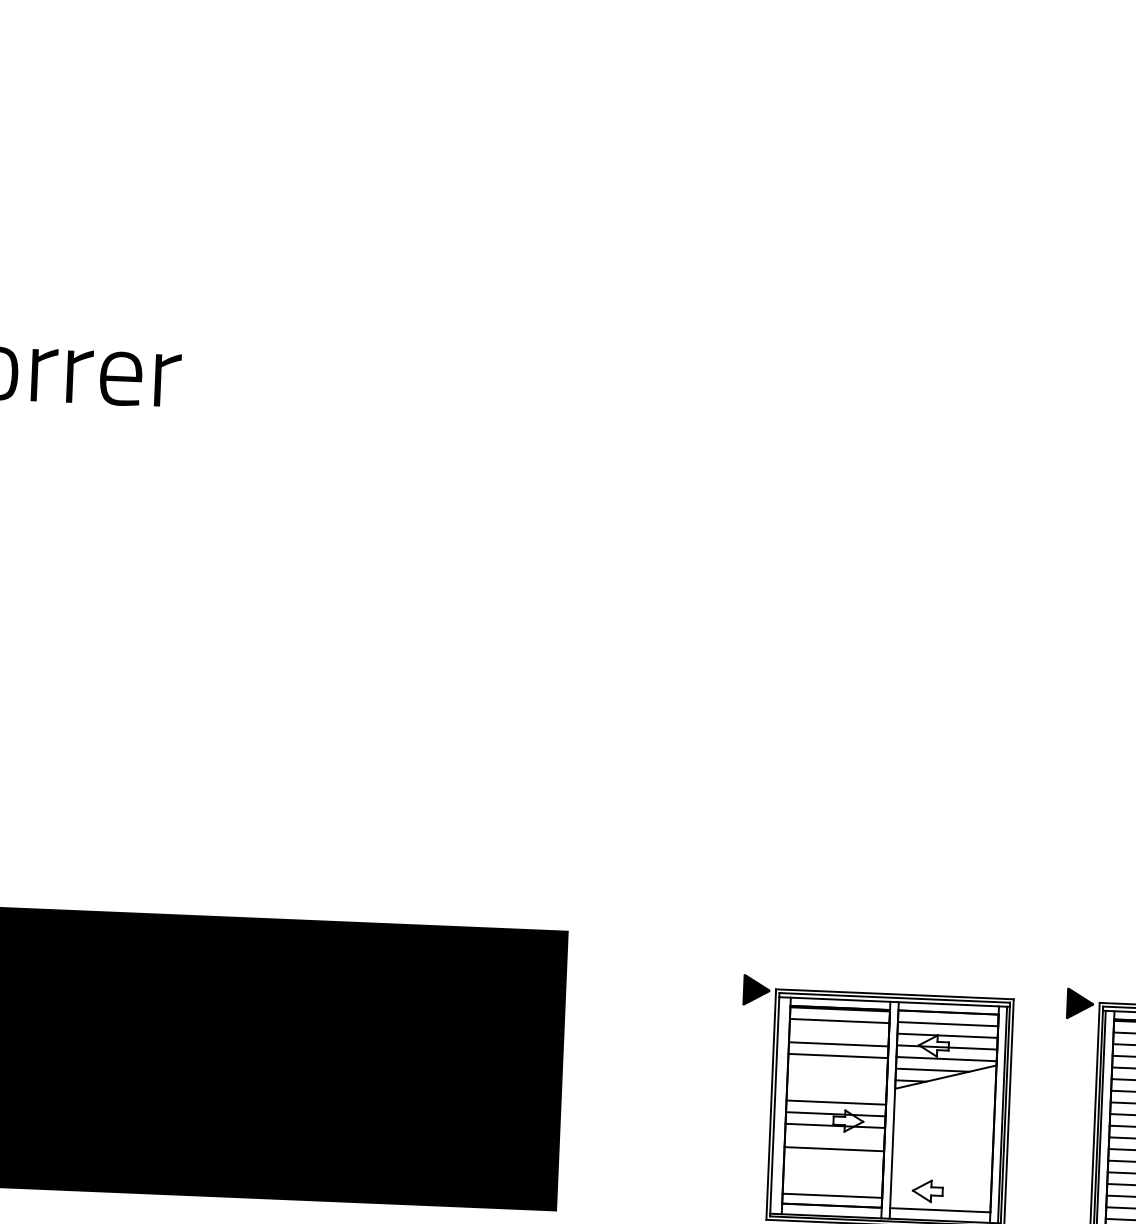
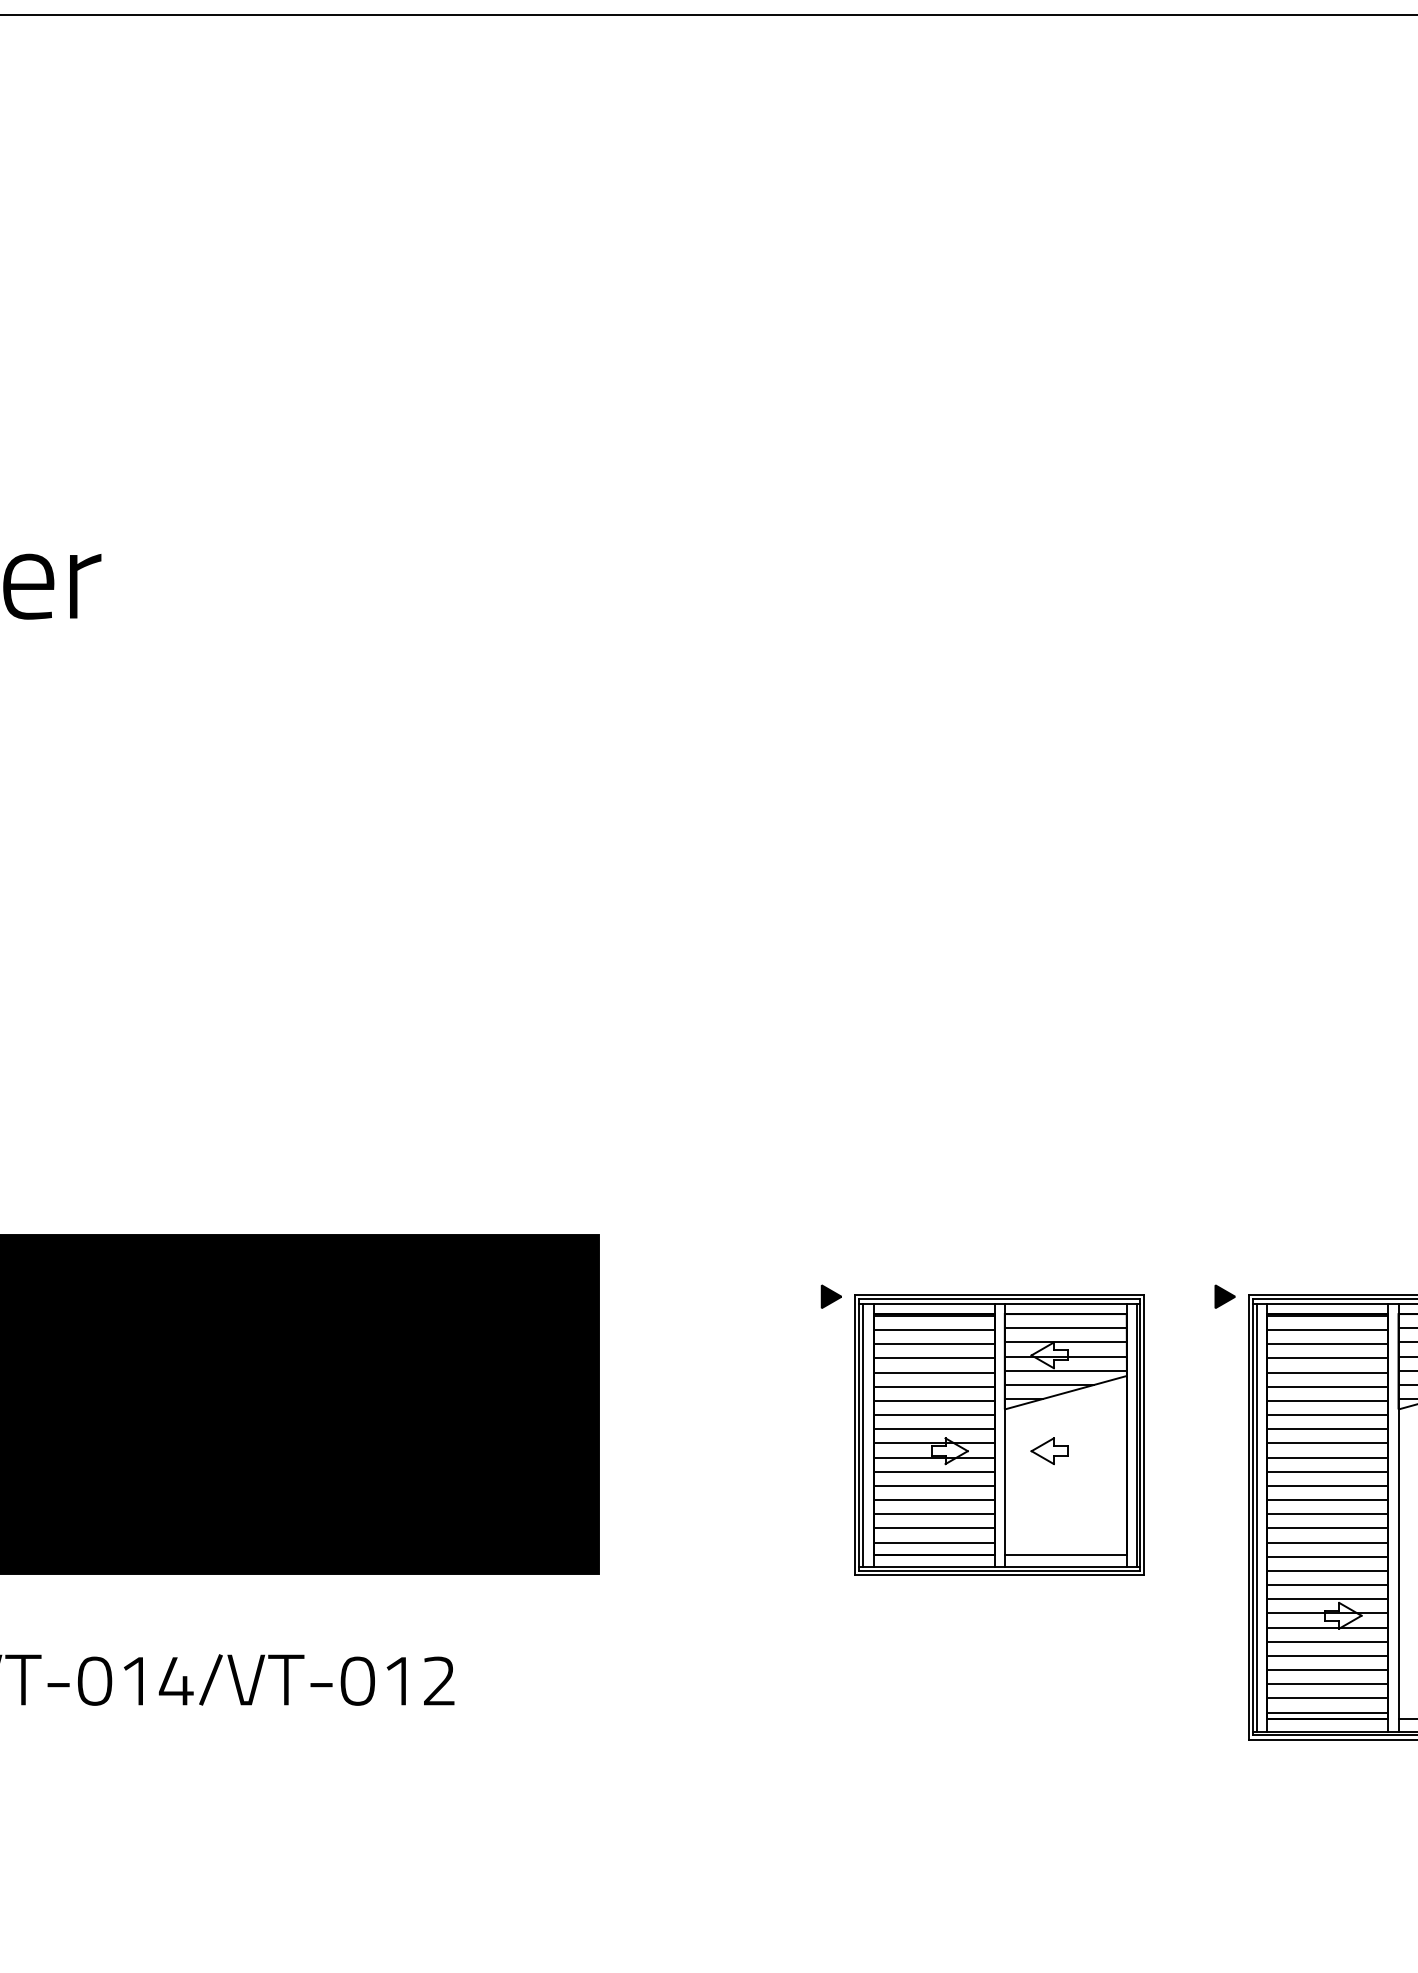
part: (755, 989) -> (830, 1296), size x0.62
part: (1079, 1003) -> (1224, 1296), size x0.62
line: (838, 1032) -> (933, 1344), added
line: (837, 1067) -> (933, 1386), added
line: (836, 1078) -> (933, 1400), added
line: (836, 1091) -> (933, 1415), added
line: (777, 1105) -> (862, 1435), added
line: (834, 1137) -> (933, 1471), added
line: (833, 1161) -> (933, 1500), added
line: (832, 1172) -> (933, 1514), added
line: (832, 1184) -> (933, 1528), added
part: (927, 1190) -> (1049, 1450), moved

